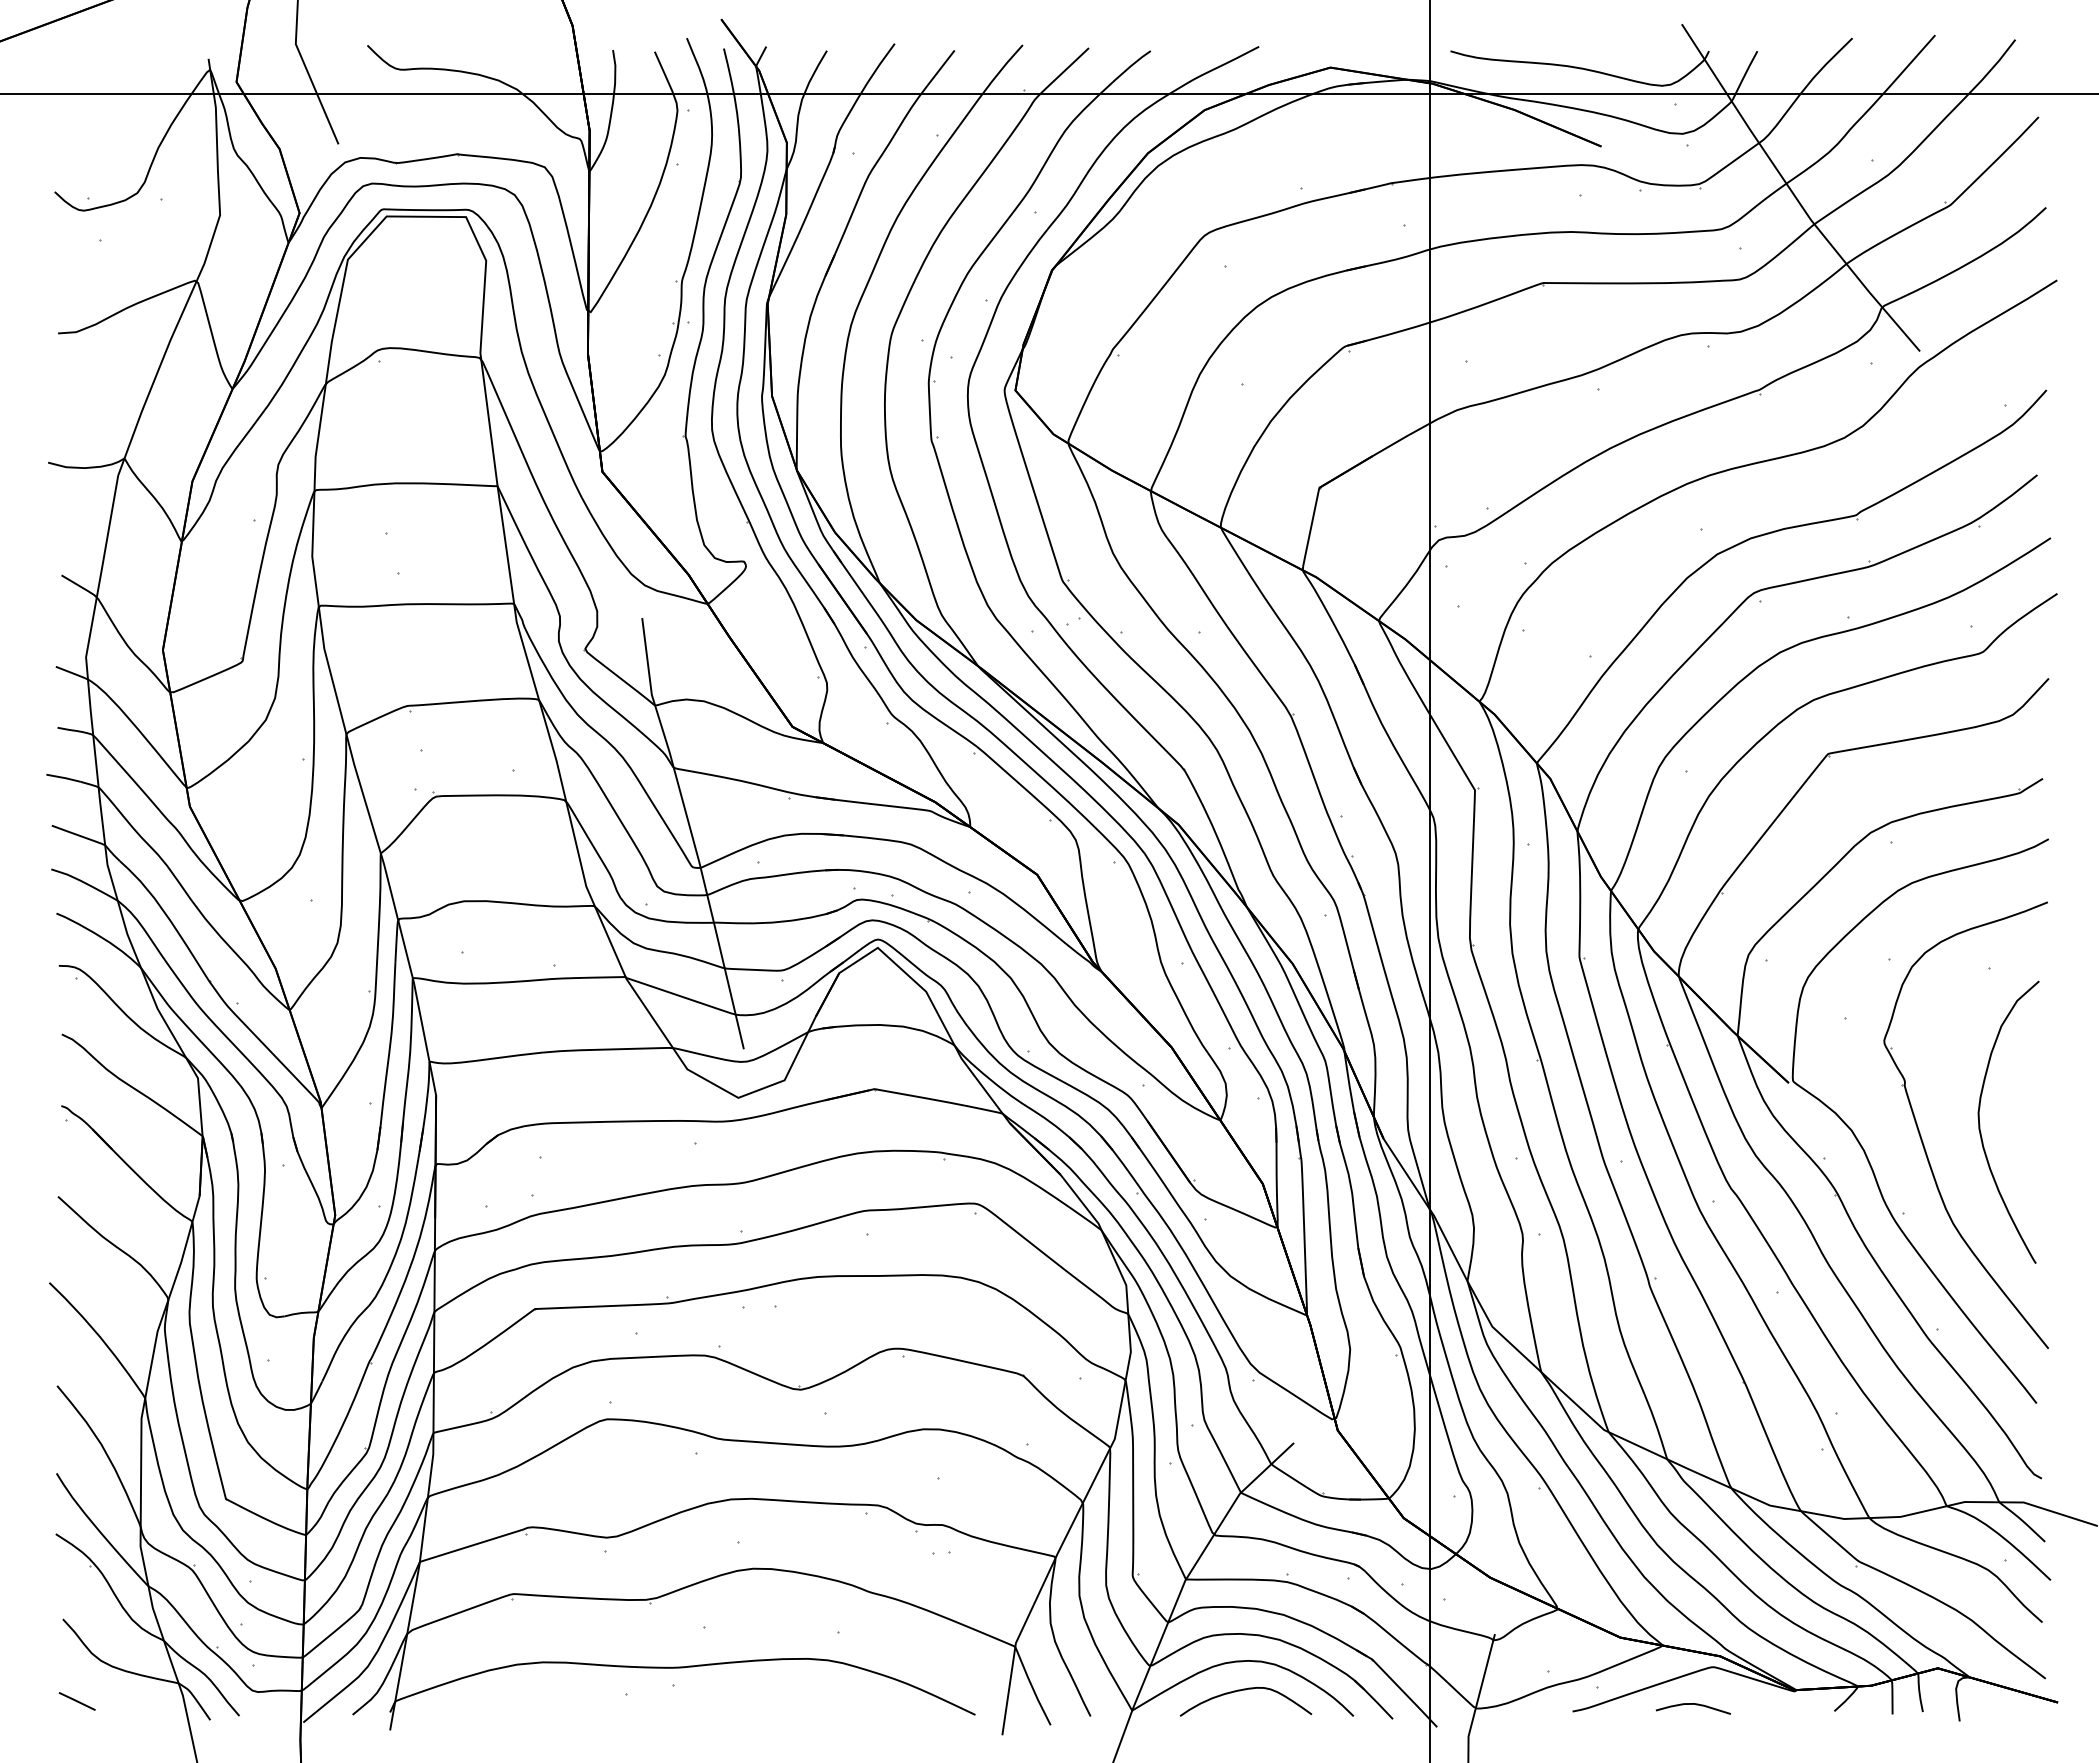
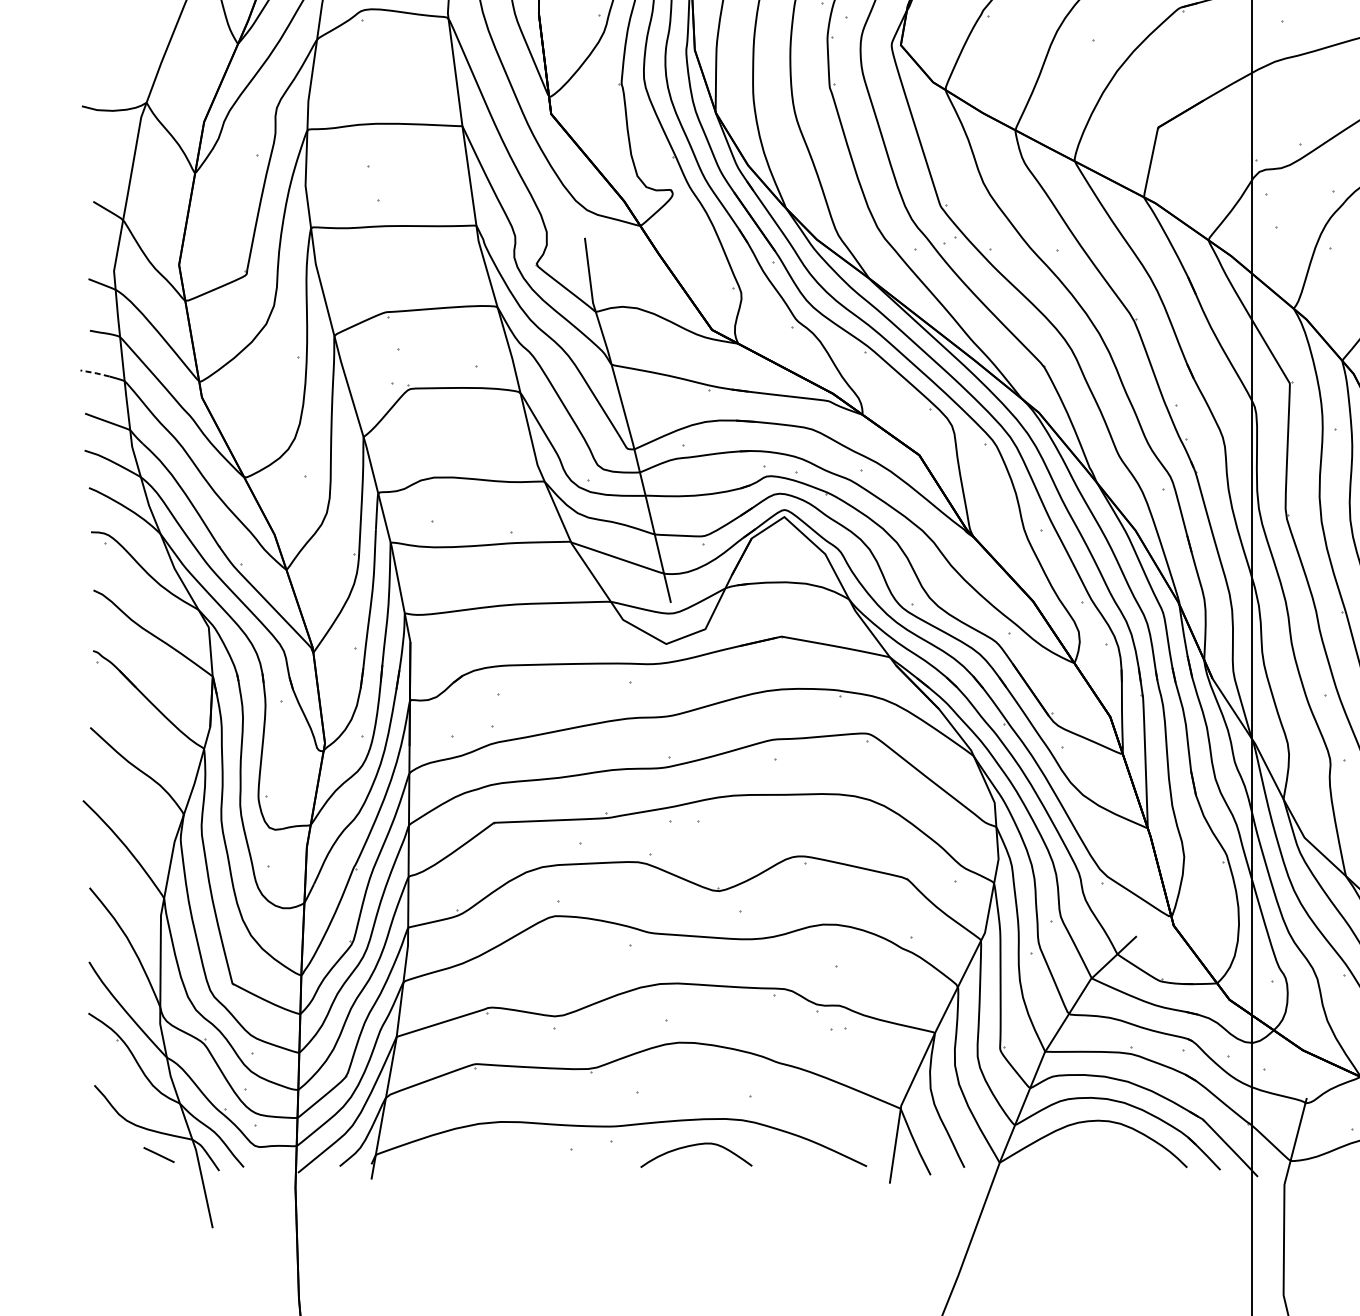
line: (63, 777) -> (94, 372), solid -> dashed
curve: (1245, 1690) -> (696, 1145), moved
line: (76, 1701) -> (158, 1155), moved

